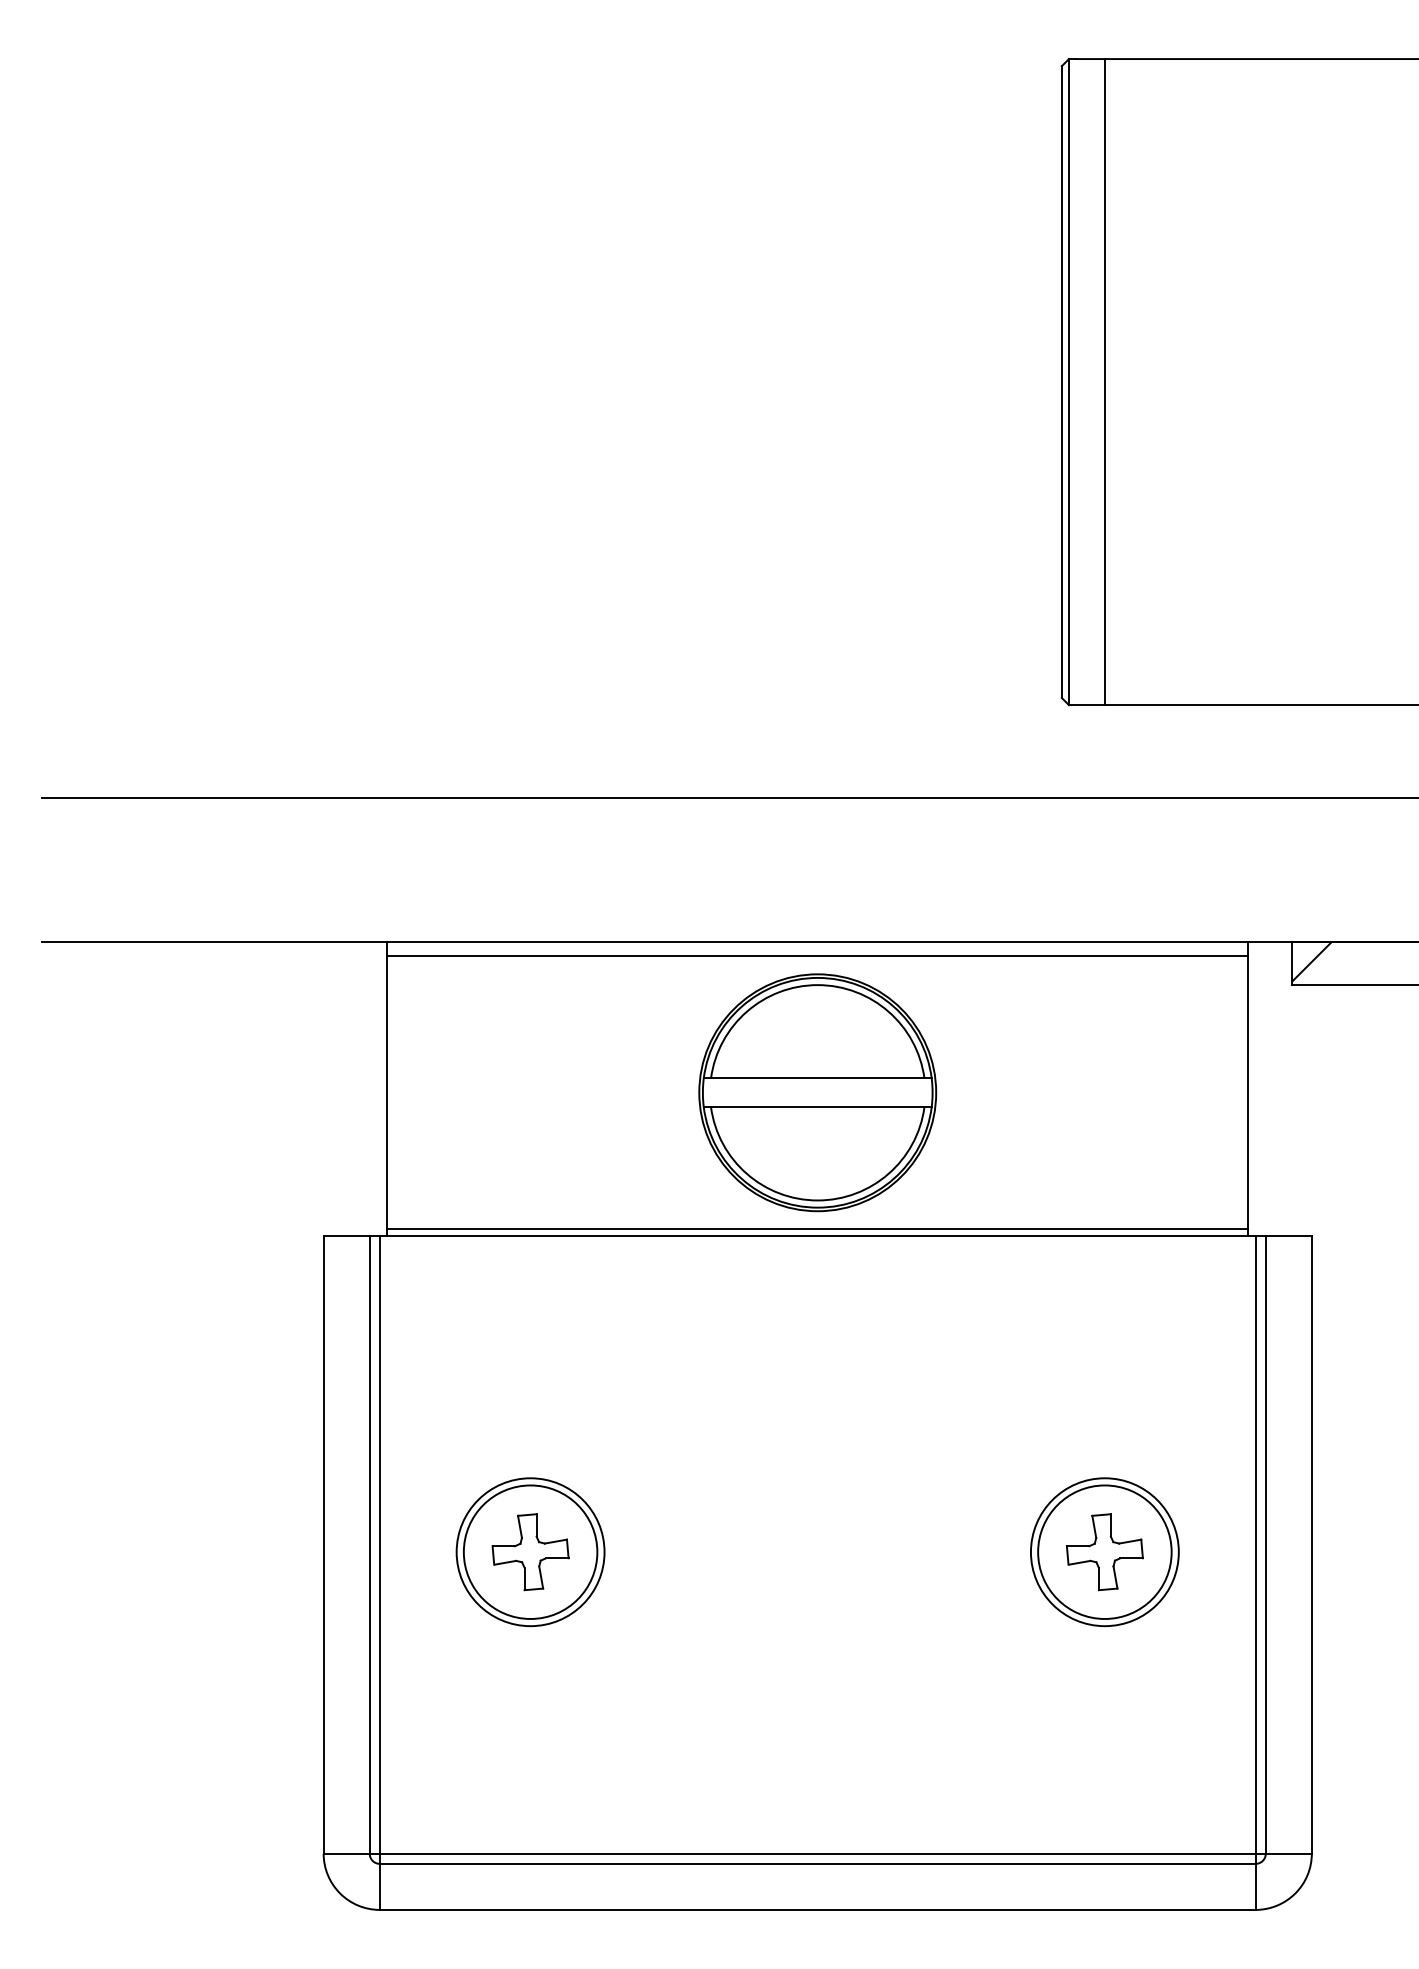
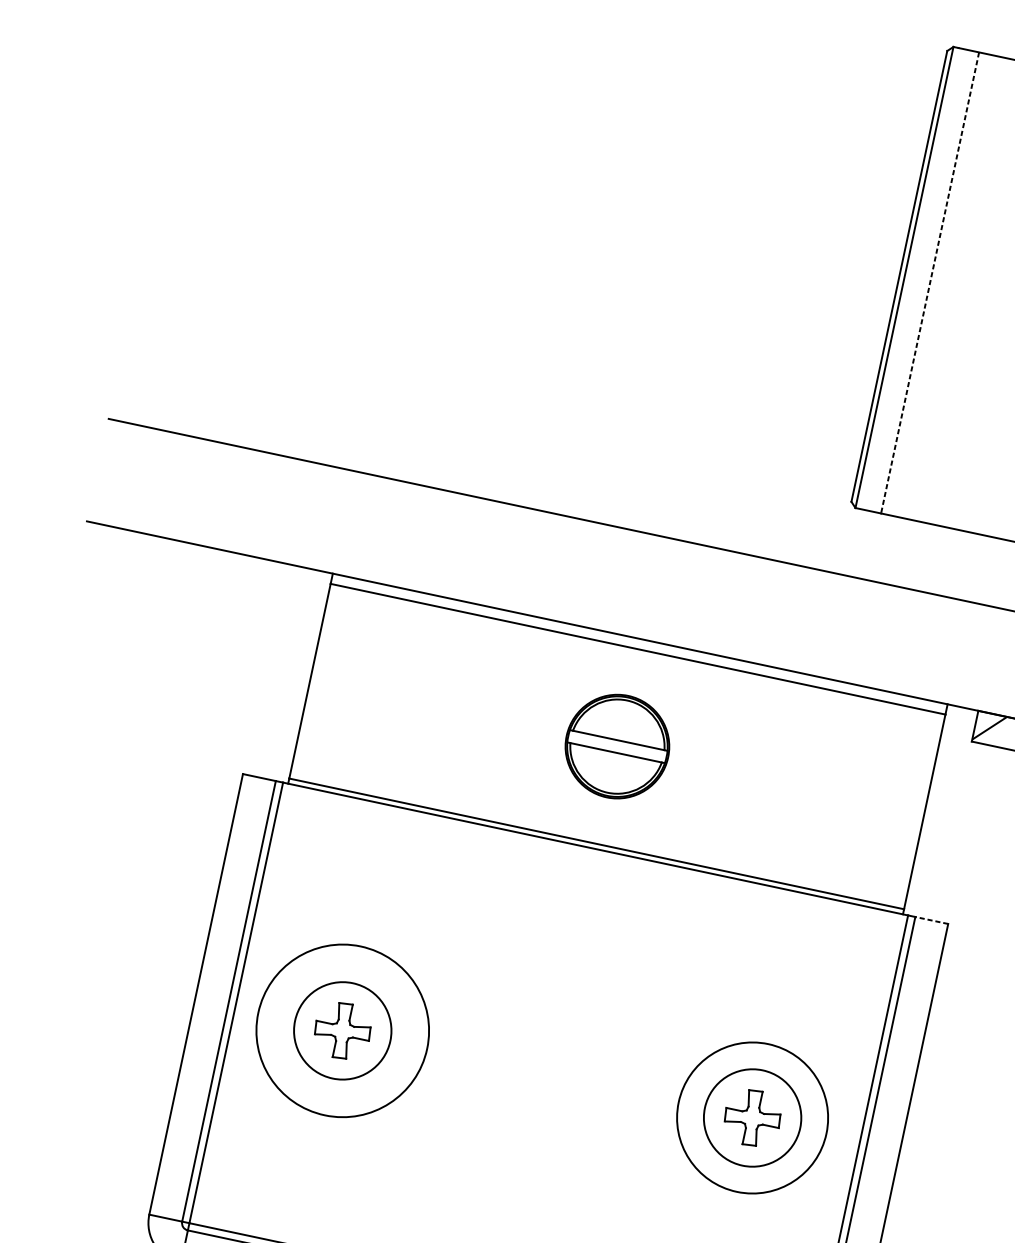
line: (1104, 382) -> (929, 283), solid -> dashed
part: (817, 1092) -> (617, 746), size x0.6
line: (1288, 1236) -> (931, 920), solid -> dashed
circle: (530, 1552) -> (342, 1031), size x1.6
circle: (1104, 1552) -> (752, 1118), size x1.4

